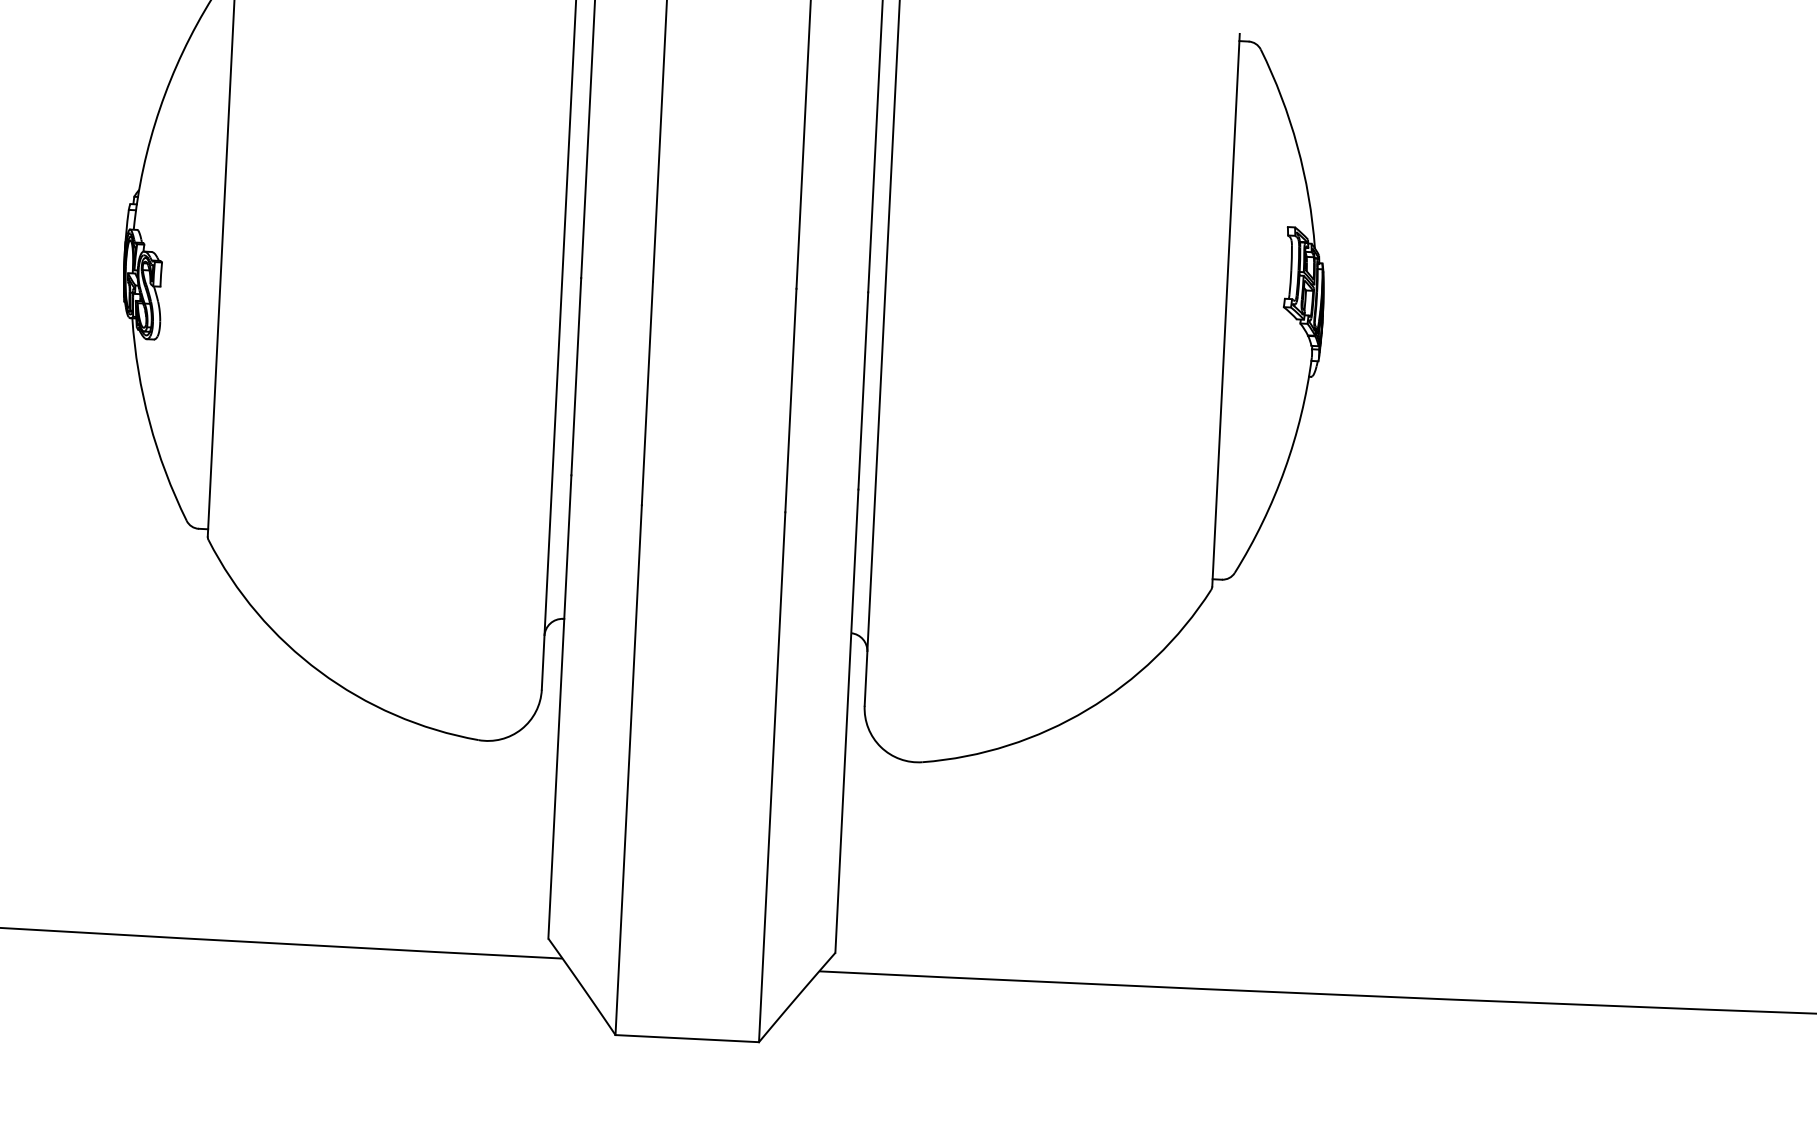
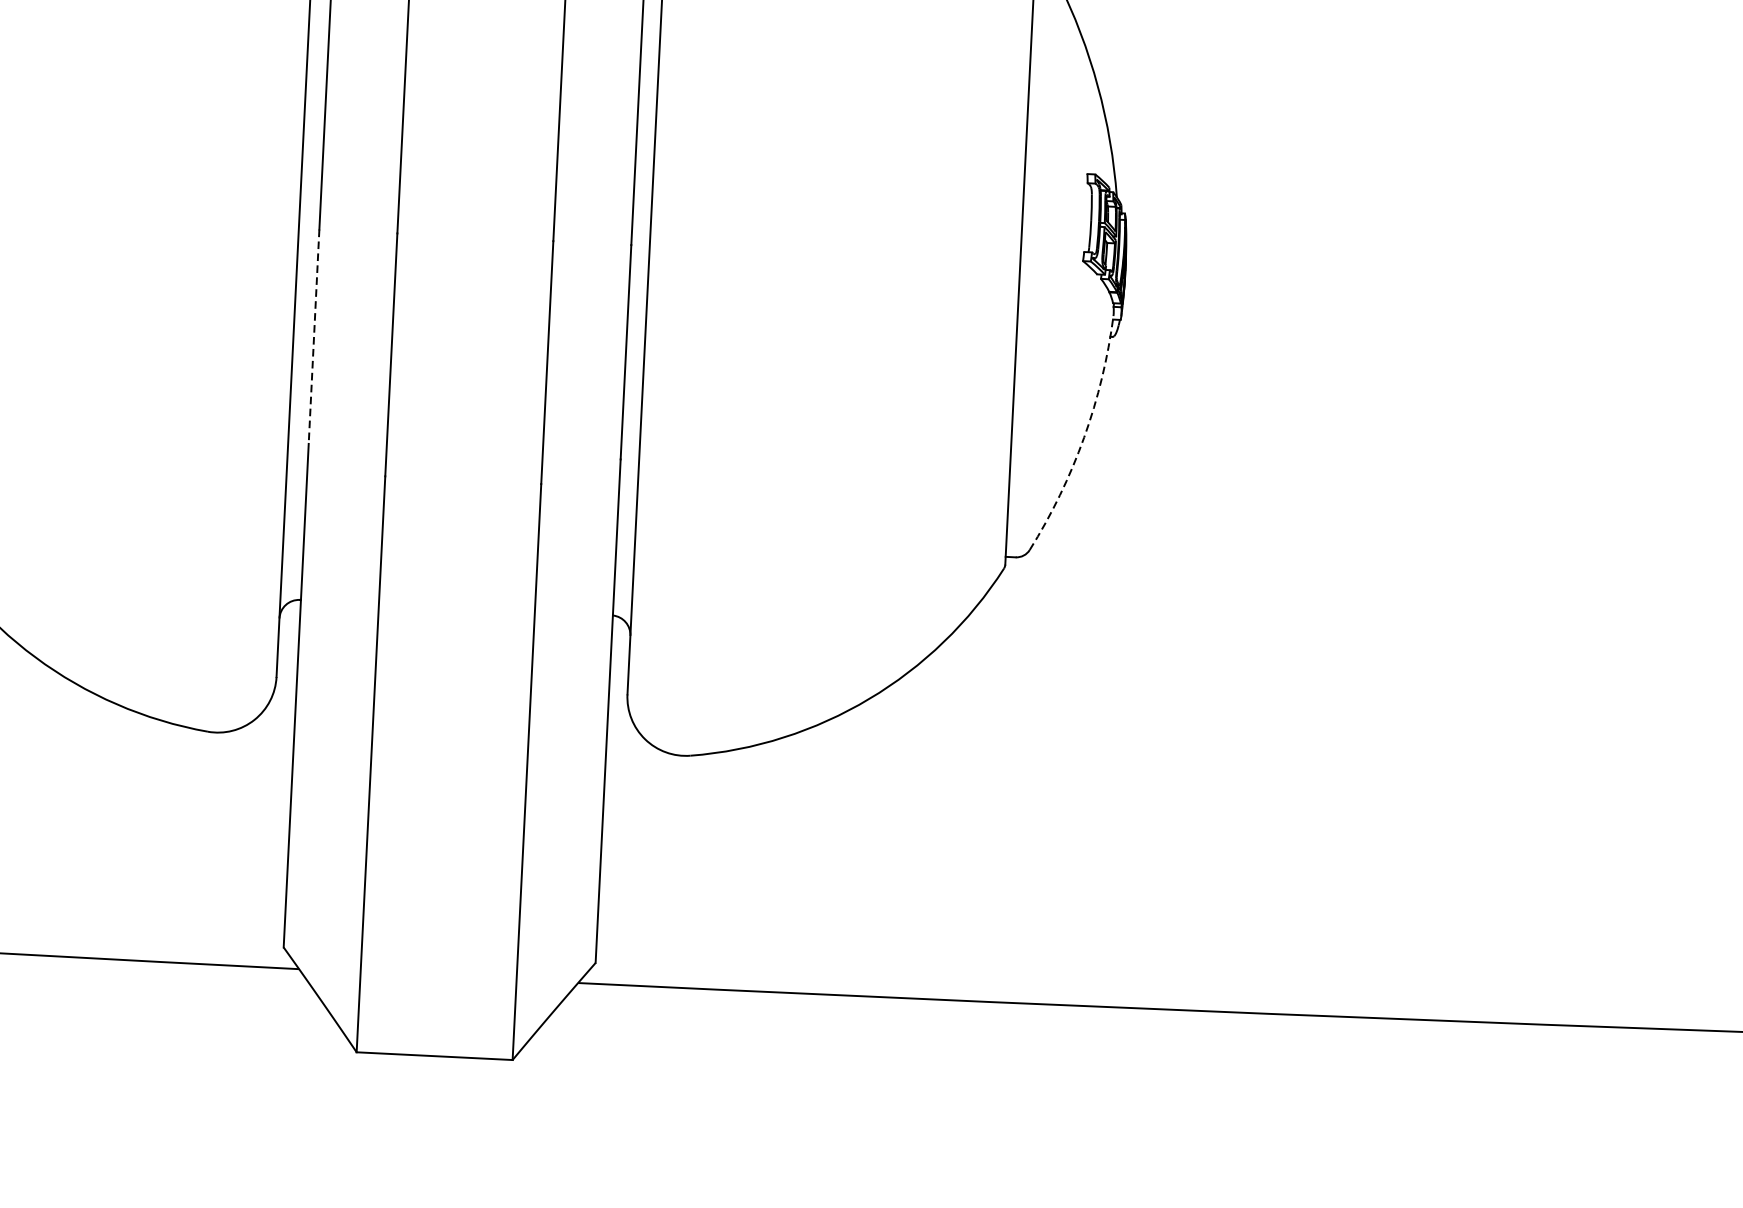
line: (576, 376) -> (314, 336), solid -> dashed
arc: (1284, 469) -> (1083, 437), solid -> dashed

